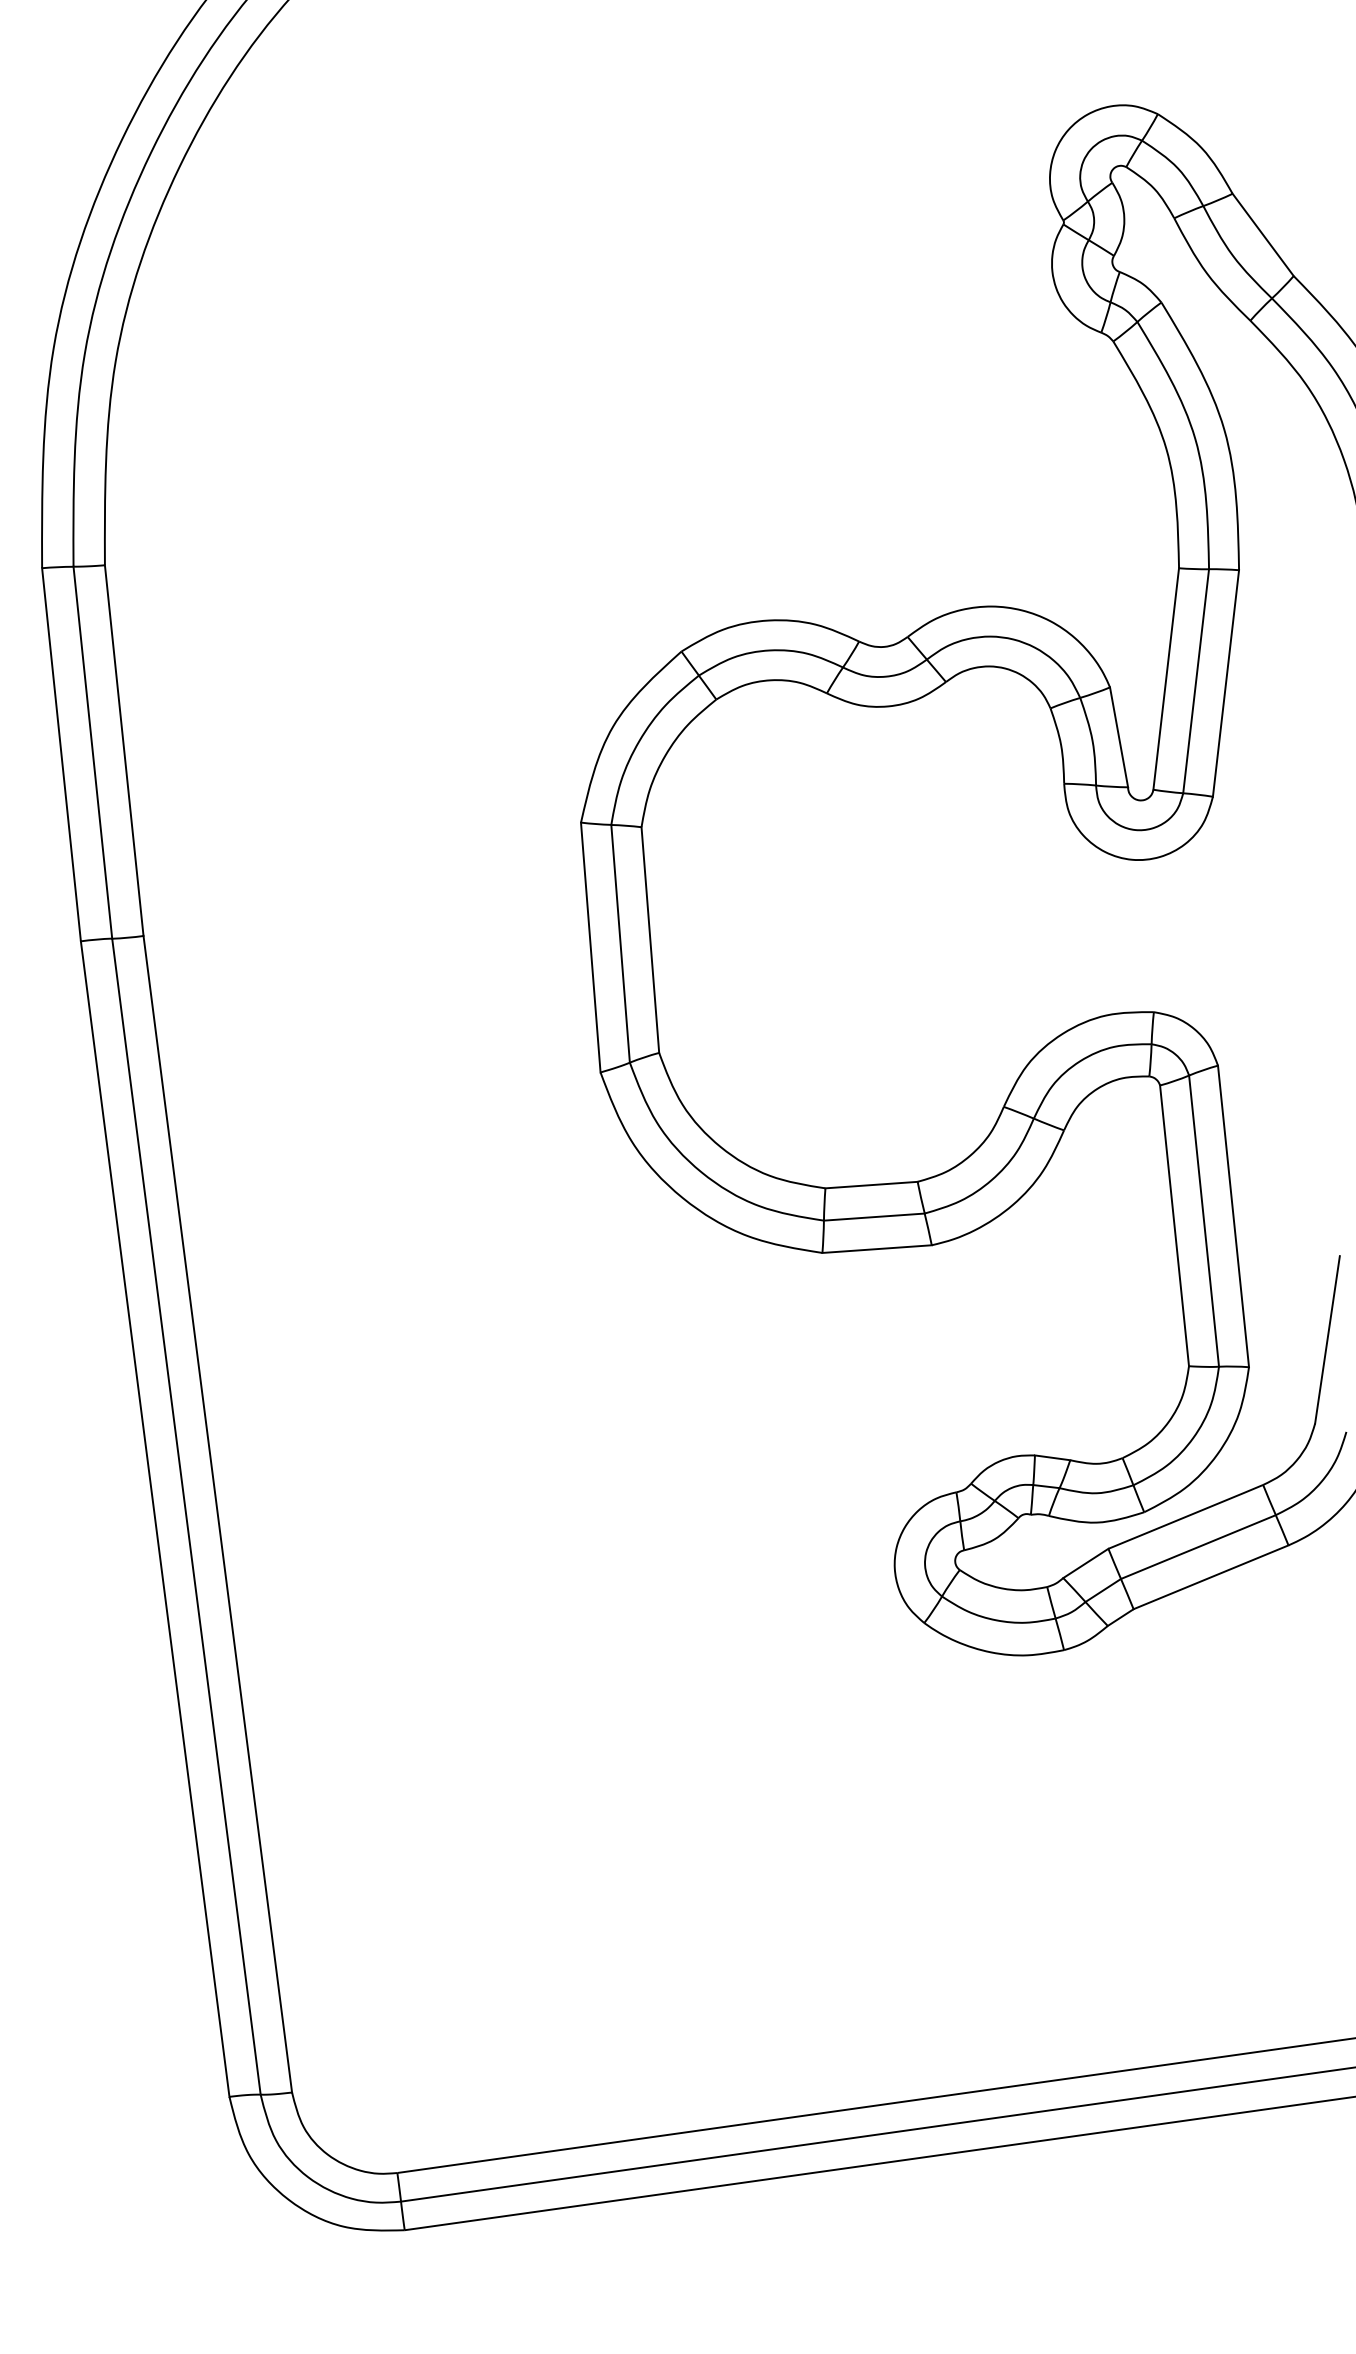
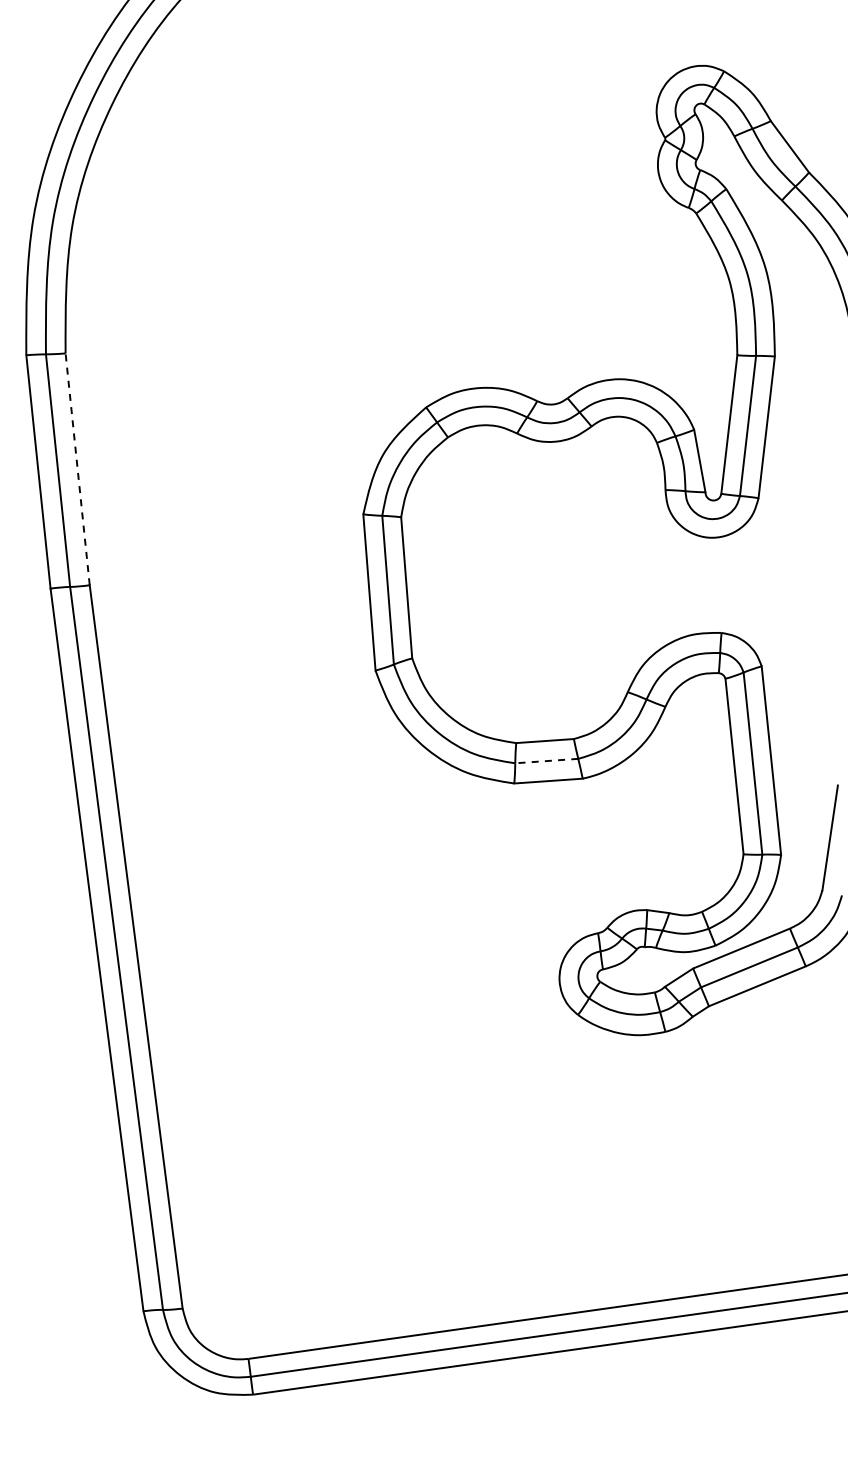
line: (123, 750) -> (77, 469), solid -> dashed
line: (873, 1217) -> (546, 761), solid -> dashed

